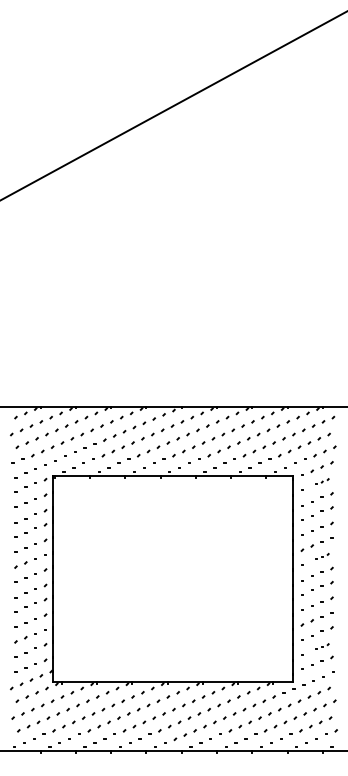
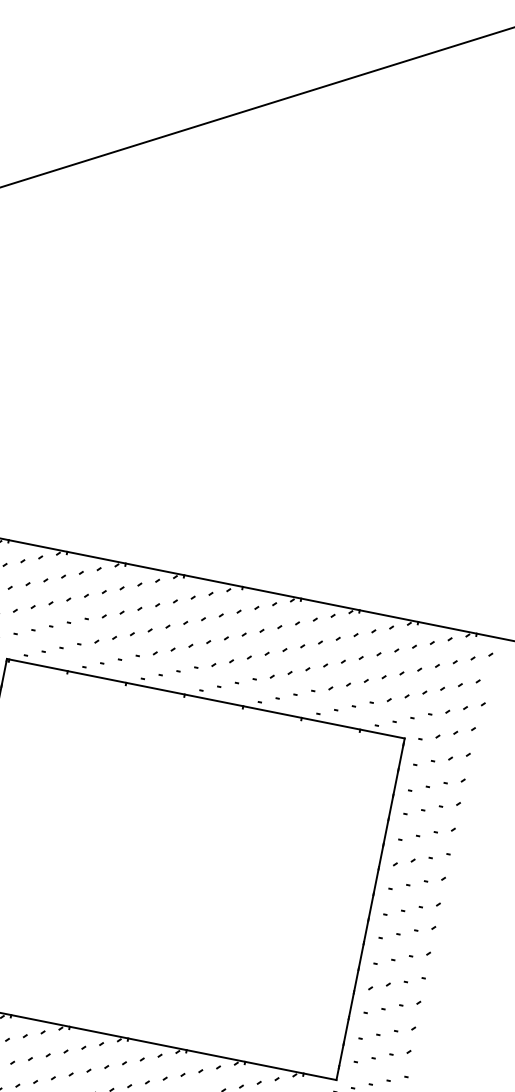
part: (322, 481) -> (451, 757), size x1.67
part: (322, 556) -> (426, 881), size x1.67
part: (322, 646) -> (396, 1030), size x1.67

